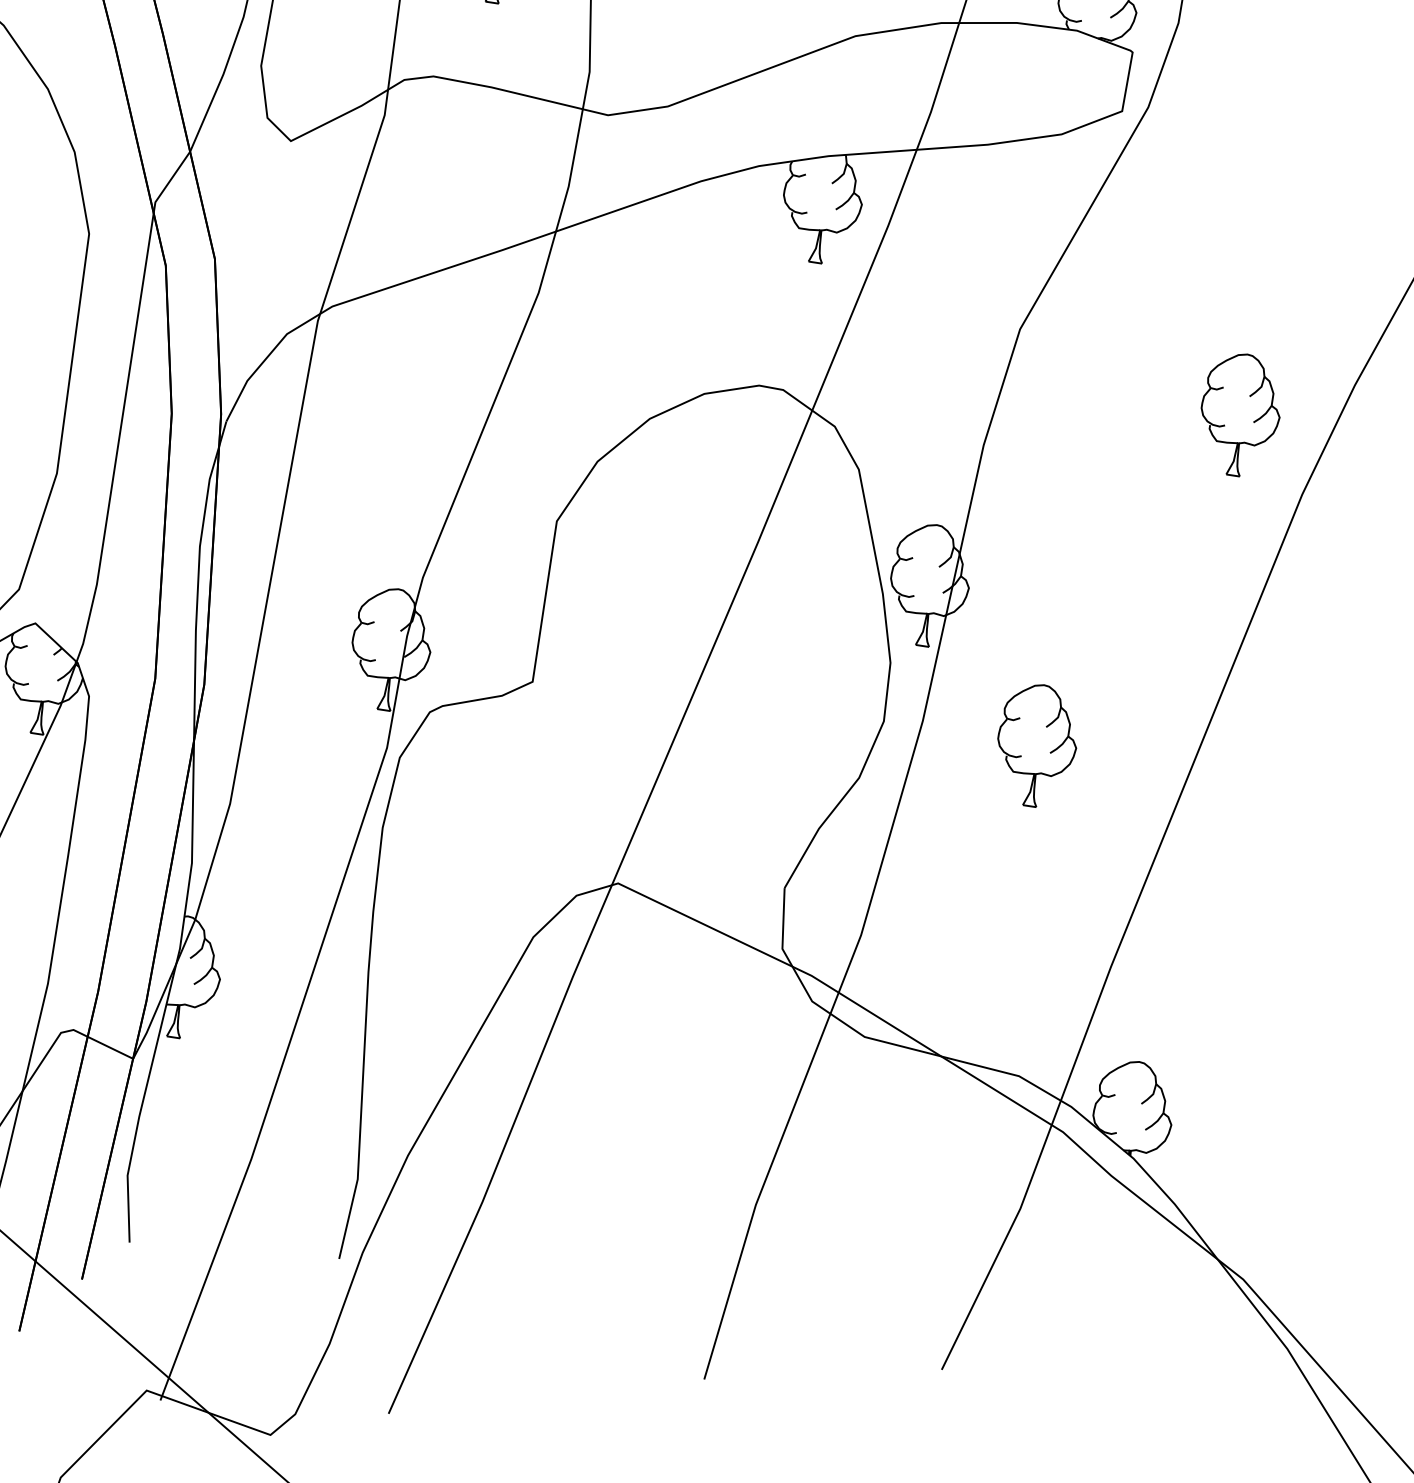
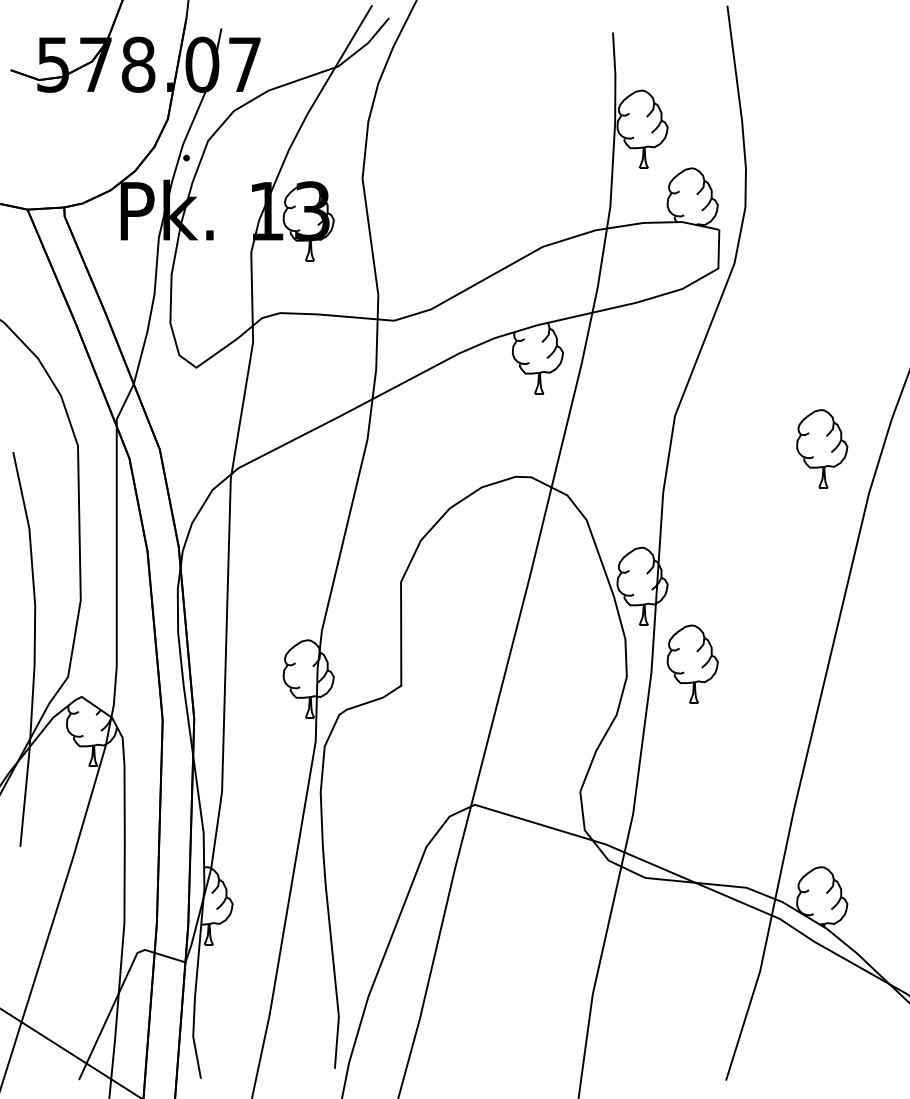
part: (1036, 744) -> (692, 663), moved

